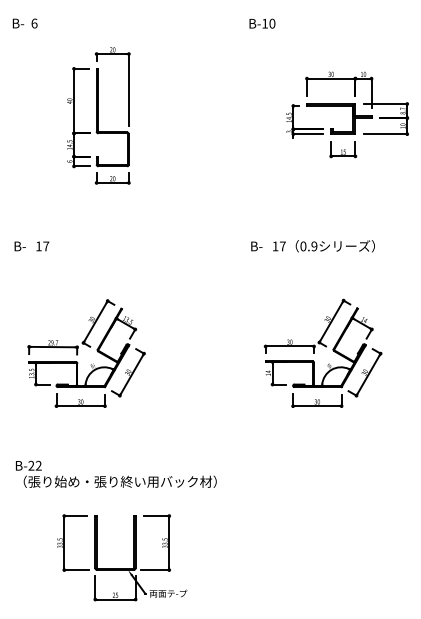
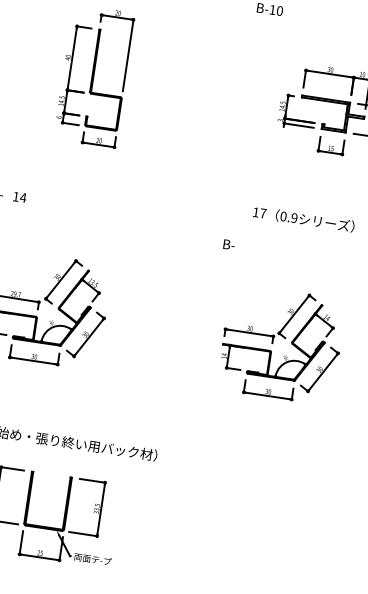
text: (46, 246) -> (23, 197), 17 -> 14
text: (256, 246) -> (228, 244), moved
text: (323, 246) -> (303, 219), moved

